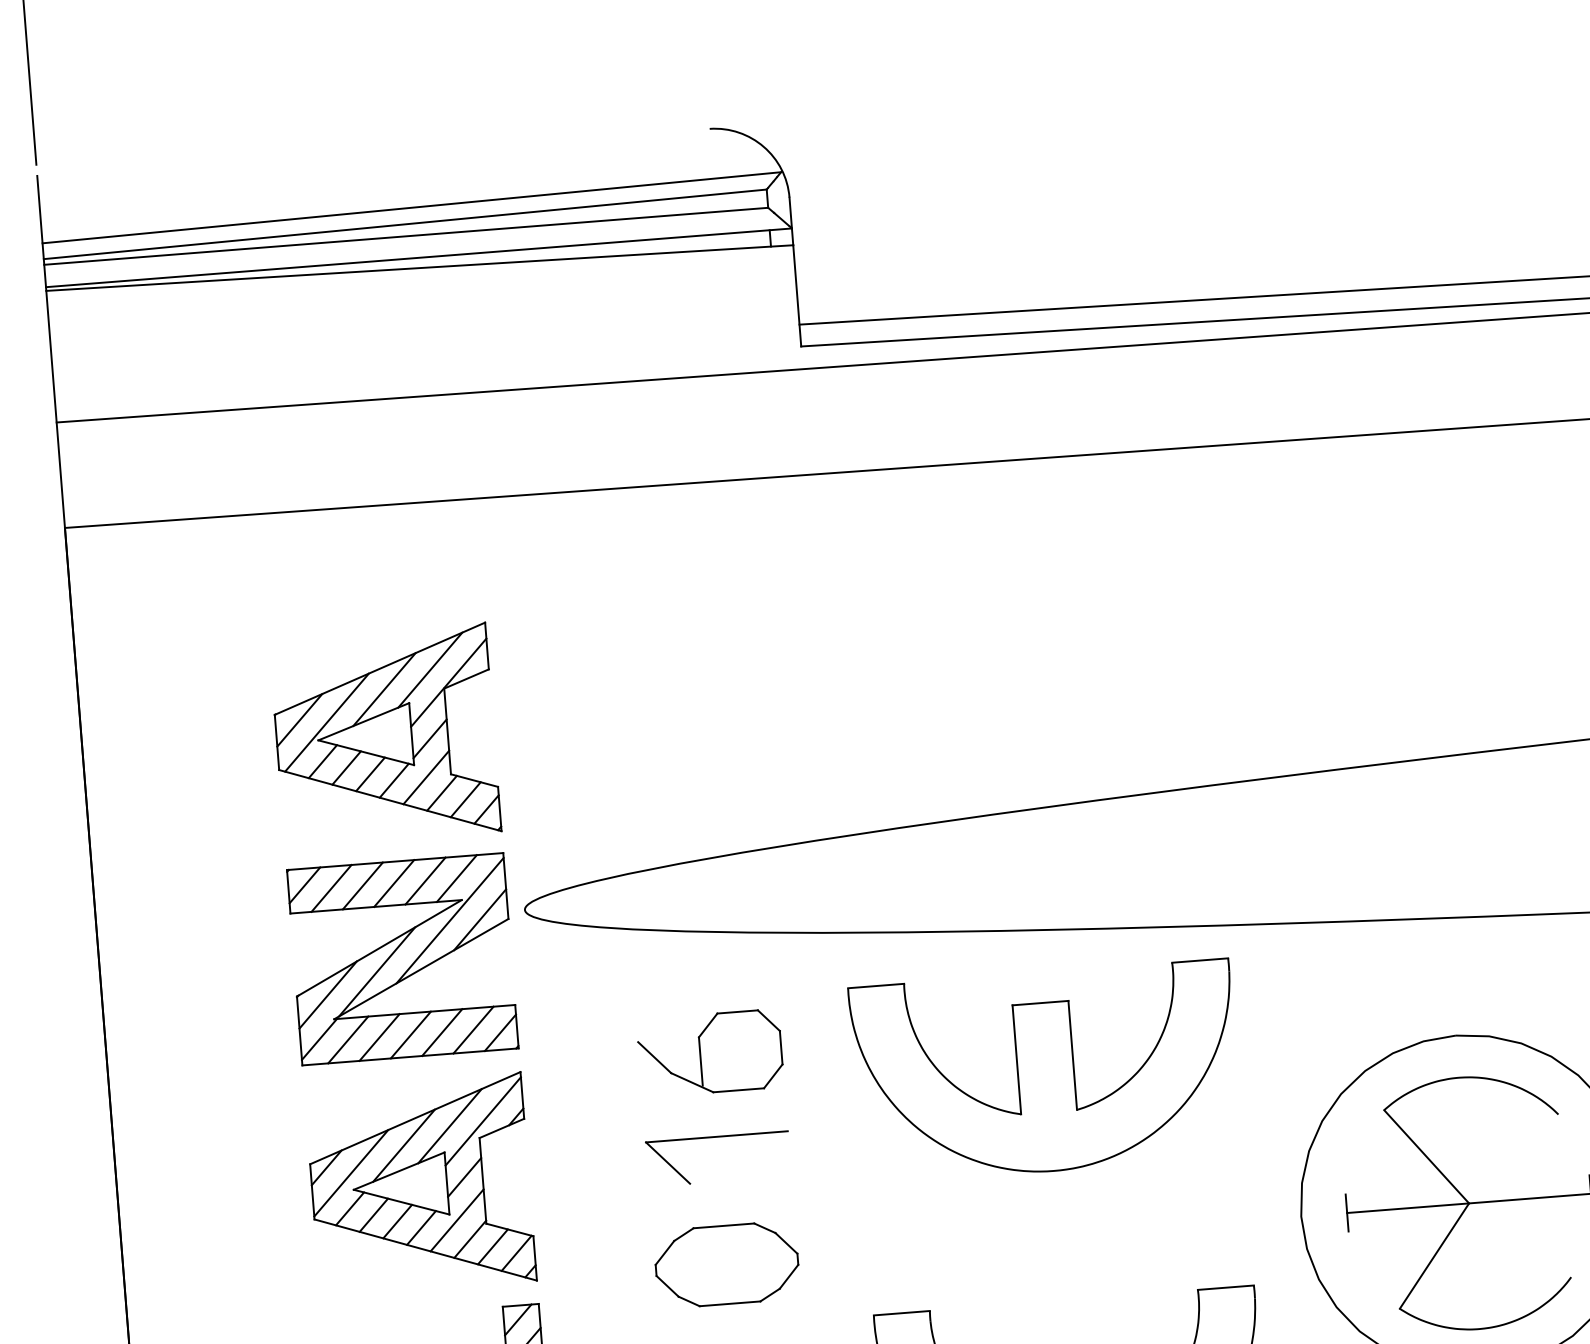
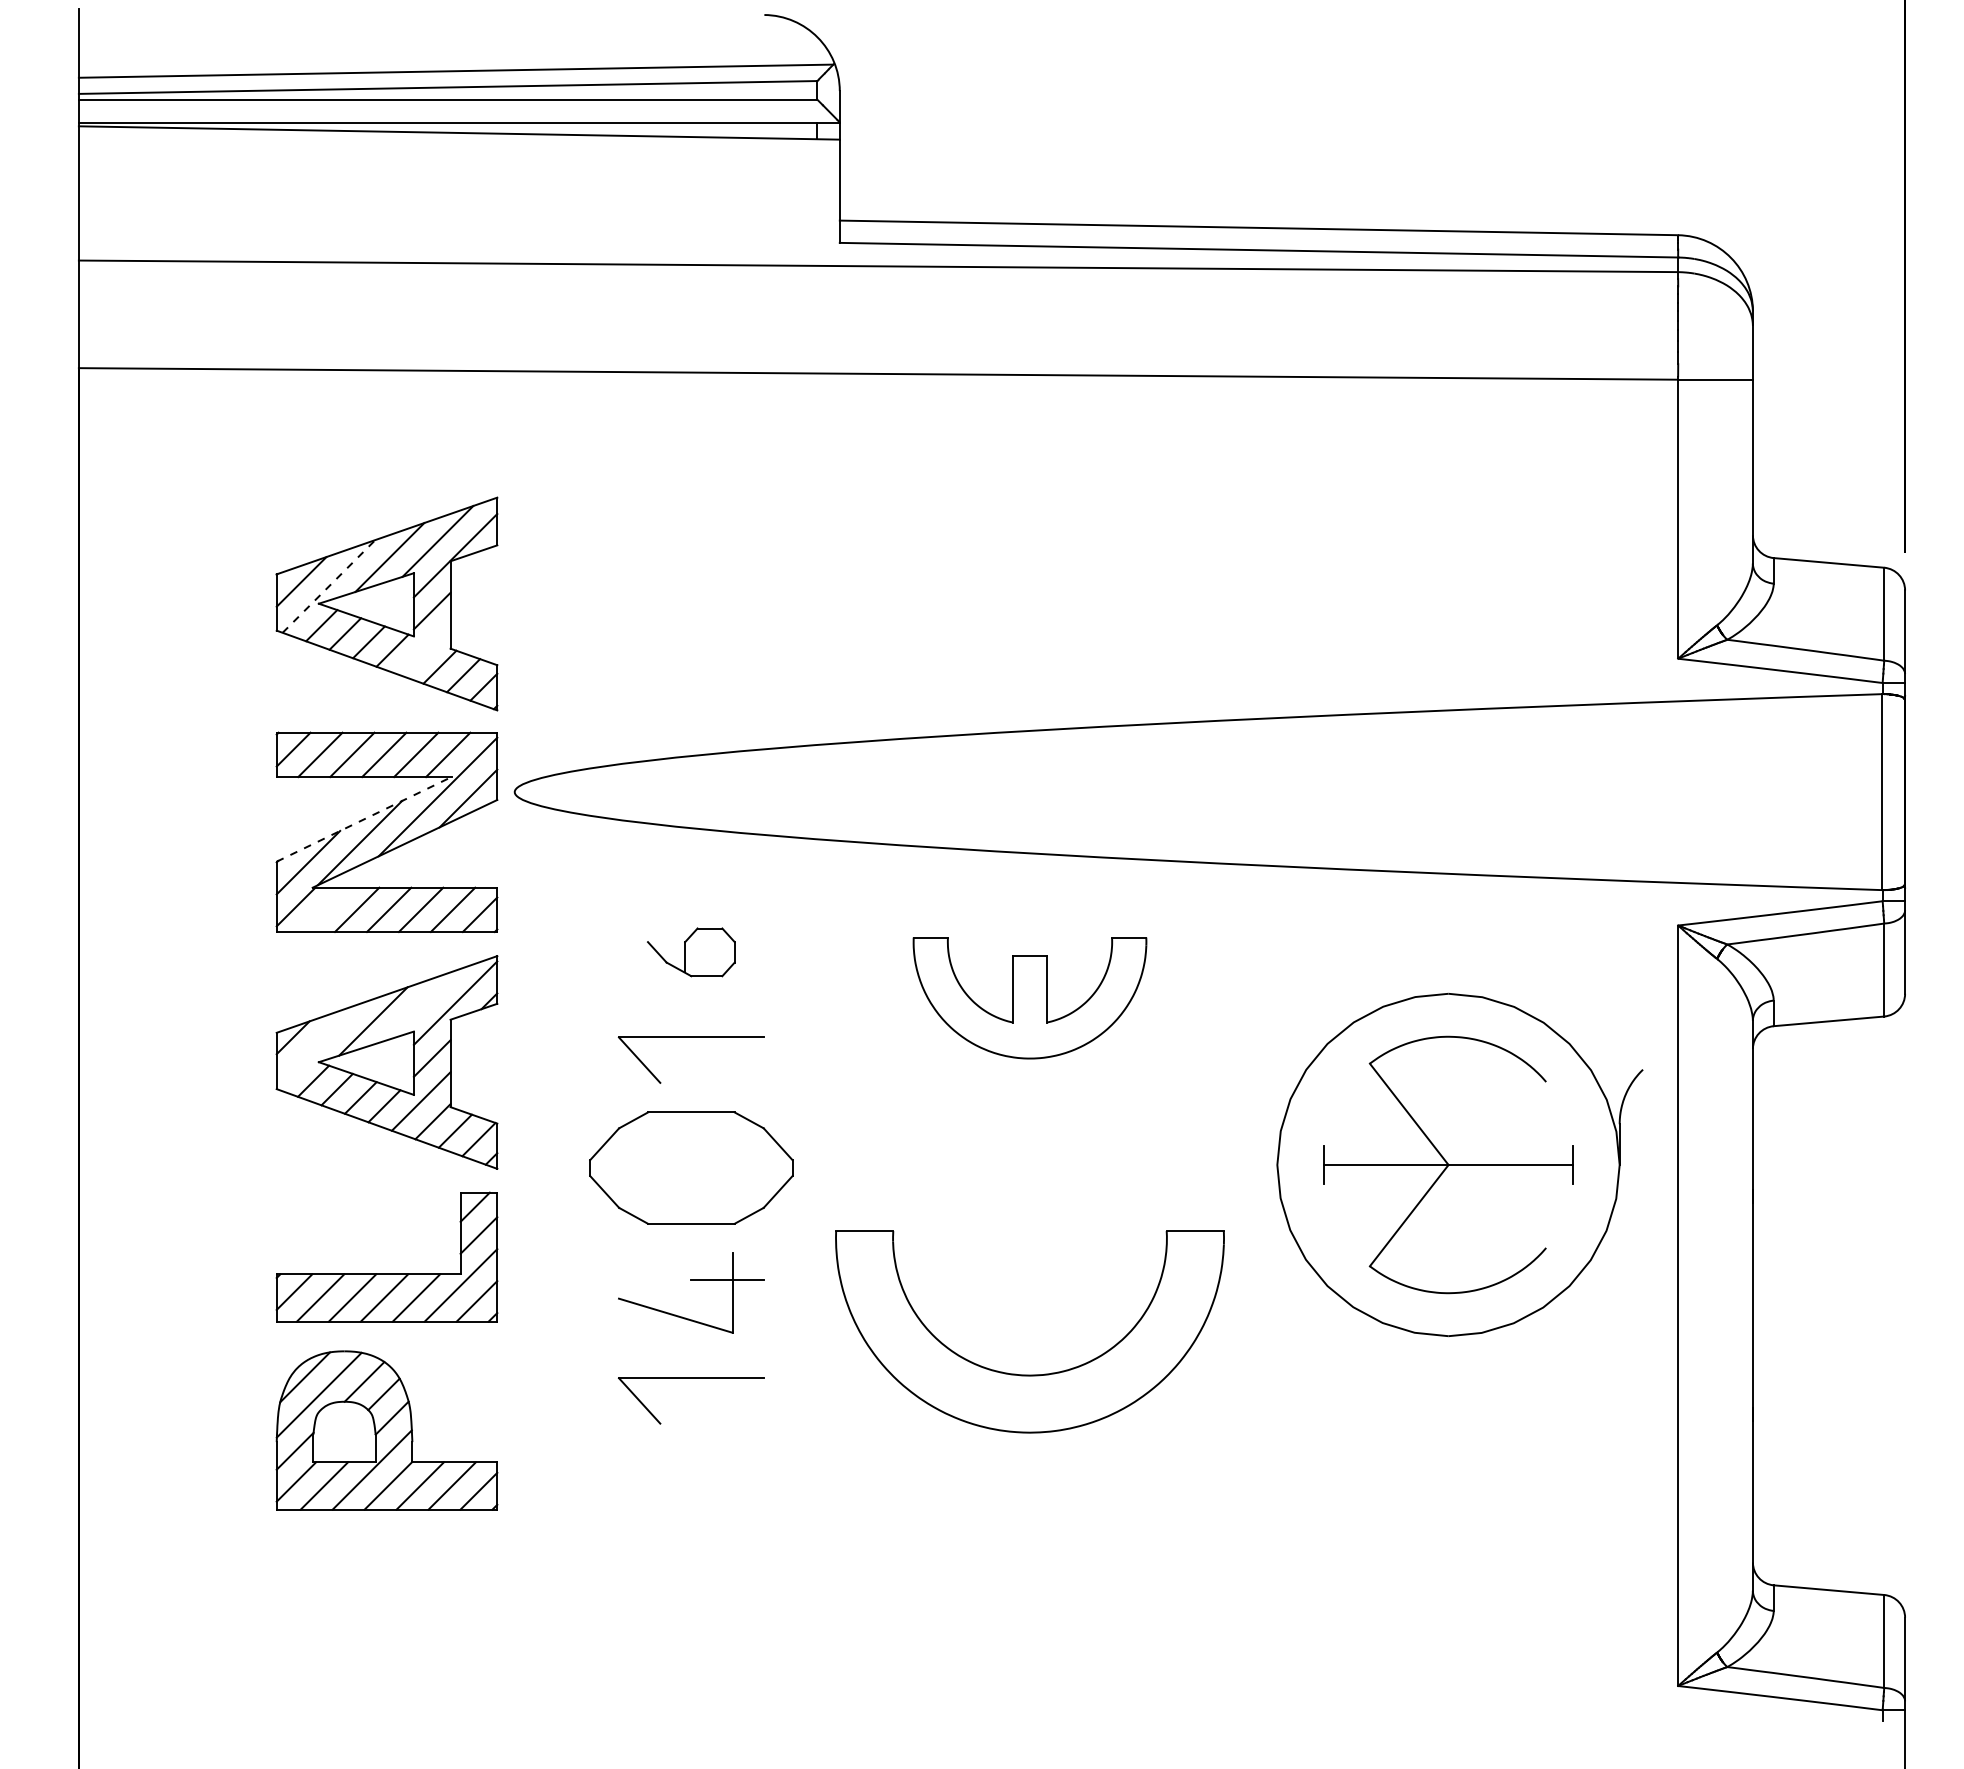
line: (327, 722) -> (329, 586), solid -> dashed
line: (426, 777) -> (425, 649), removed
line: (379, 948) -> (364, 819), solid -> dashed
line: (348, 1039) -> (325, 909), removed
part: (710, 1053) -> (691, 952), size x0.6
part: (1045, 1071) -> (1029, 997), size x0.6
line: (450, 1126) -> (421, 1005), removed
line: (351, 1173) -> (317, 1045), removed
part: (726, 1264) -> (690, 1167), size x1.4

